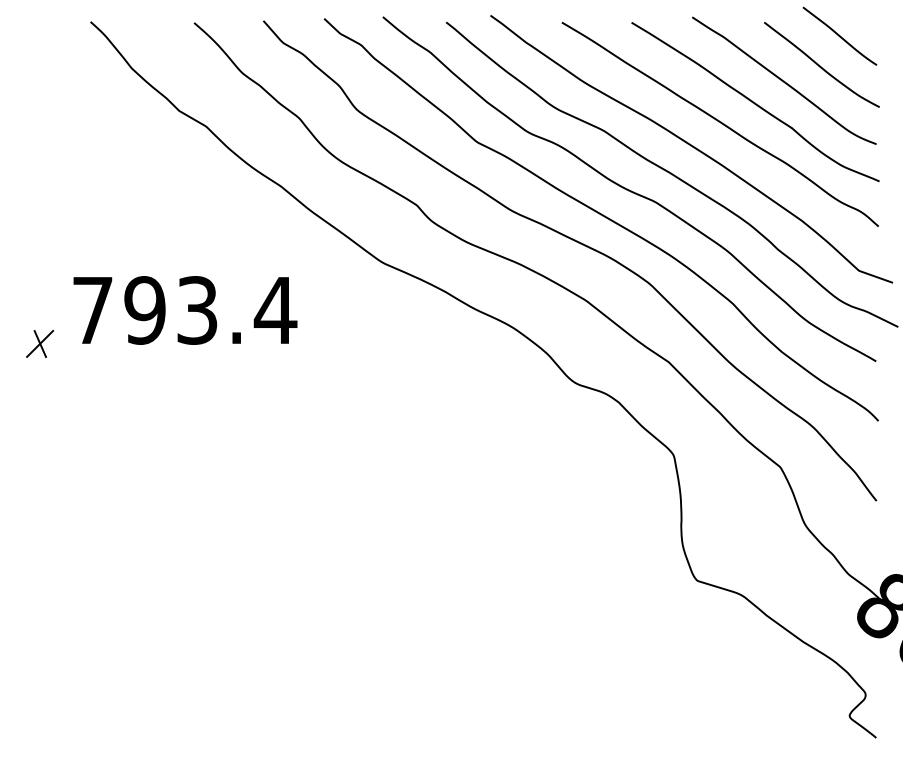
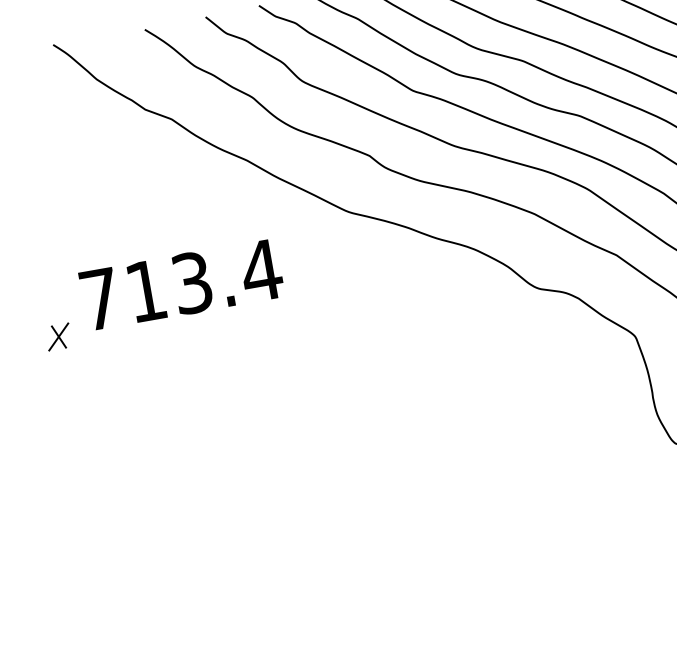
text: (144, 310) -> (145, 291), 793.4 -> 713.4

